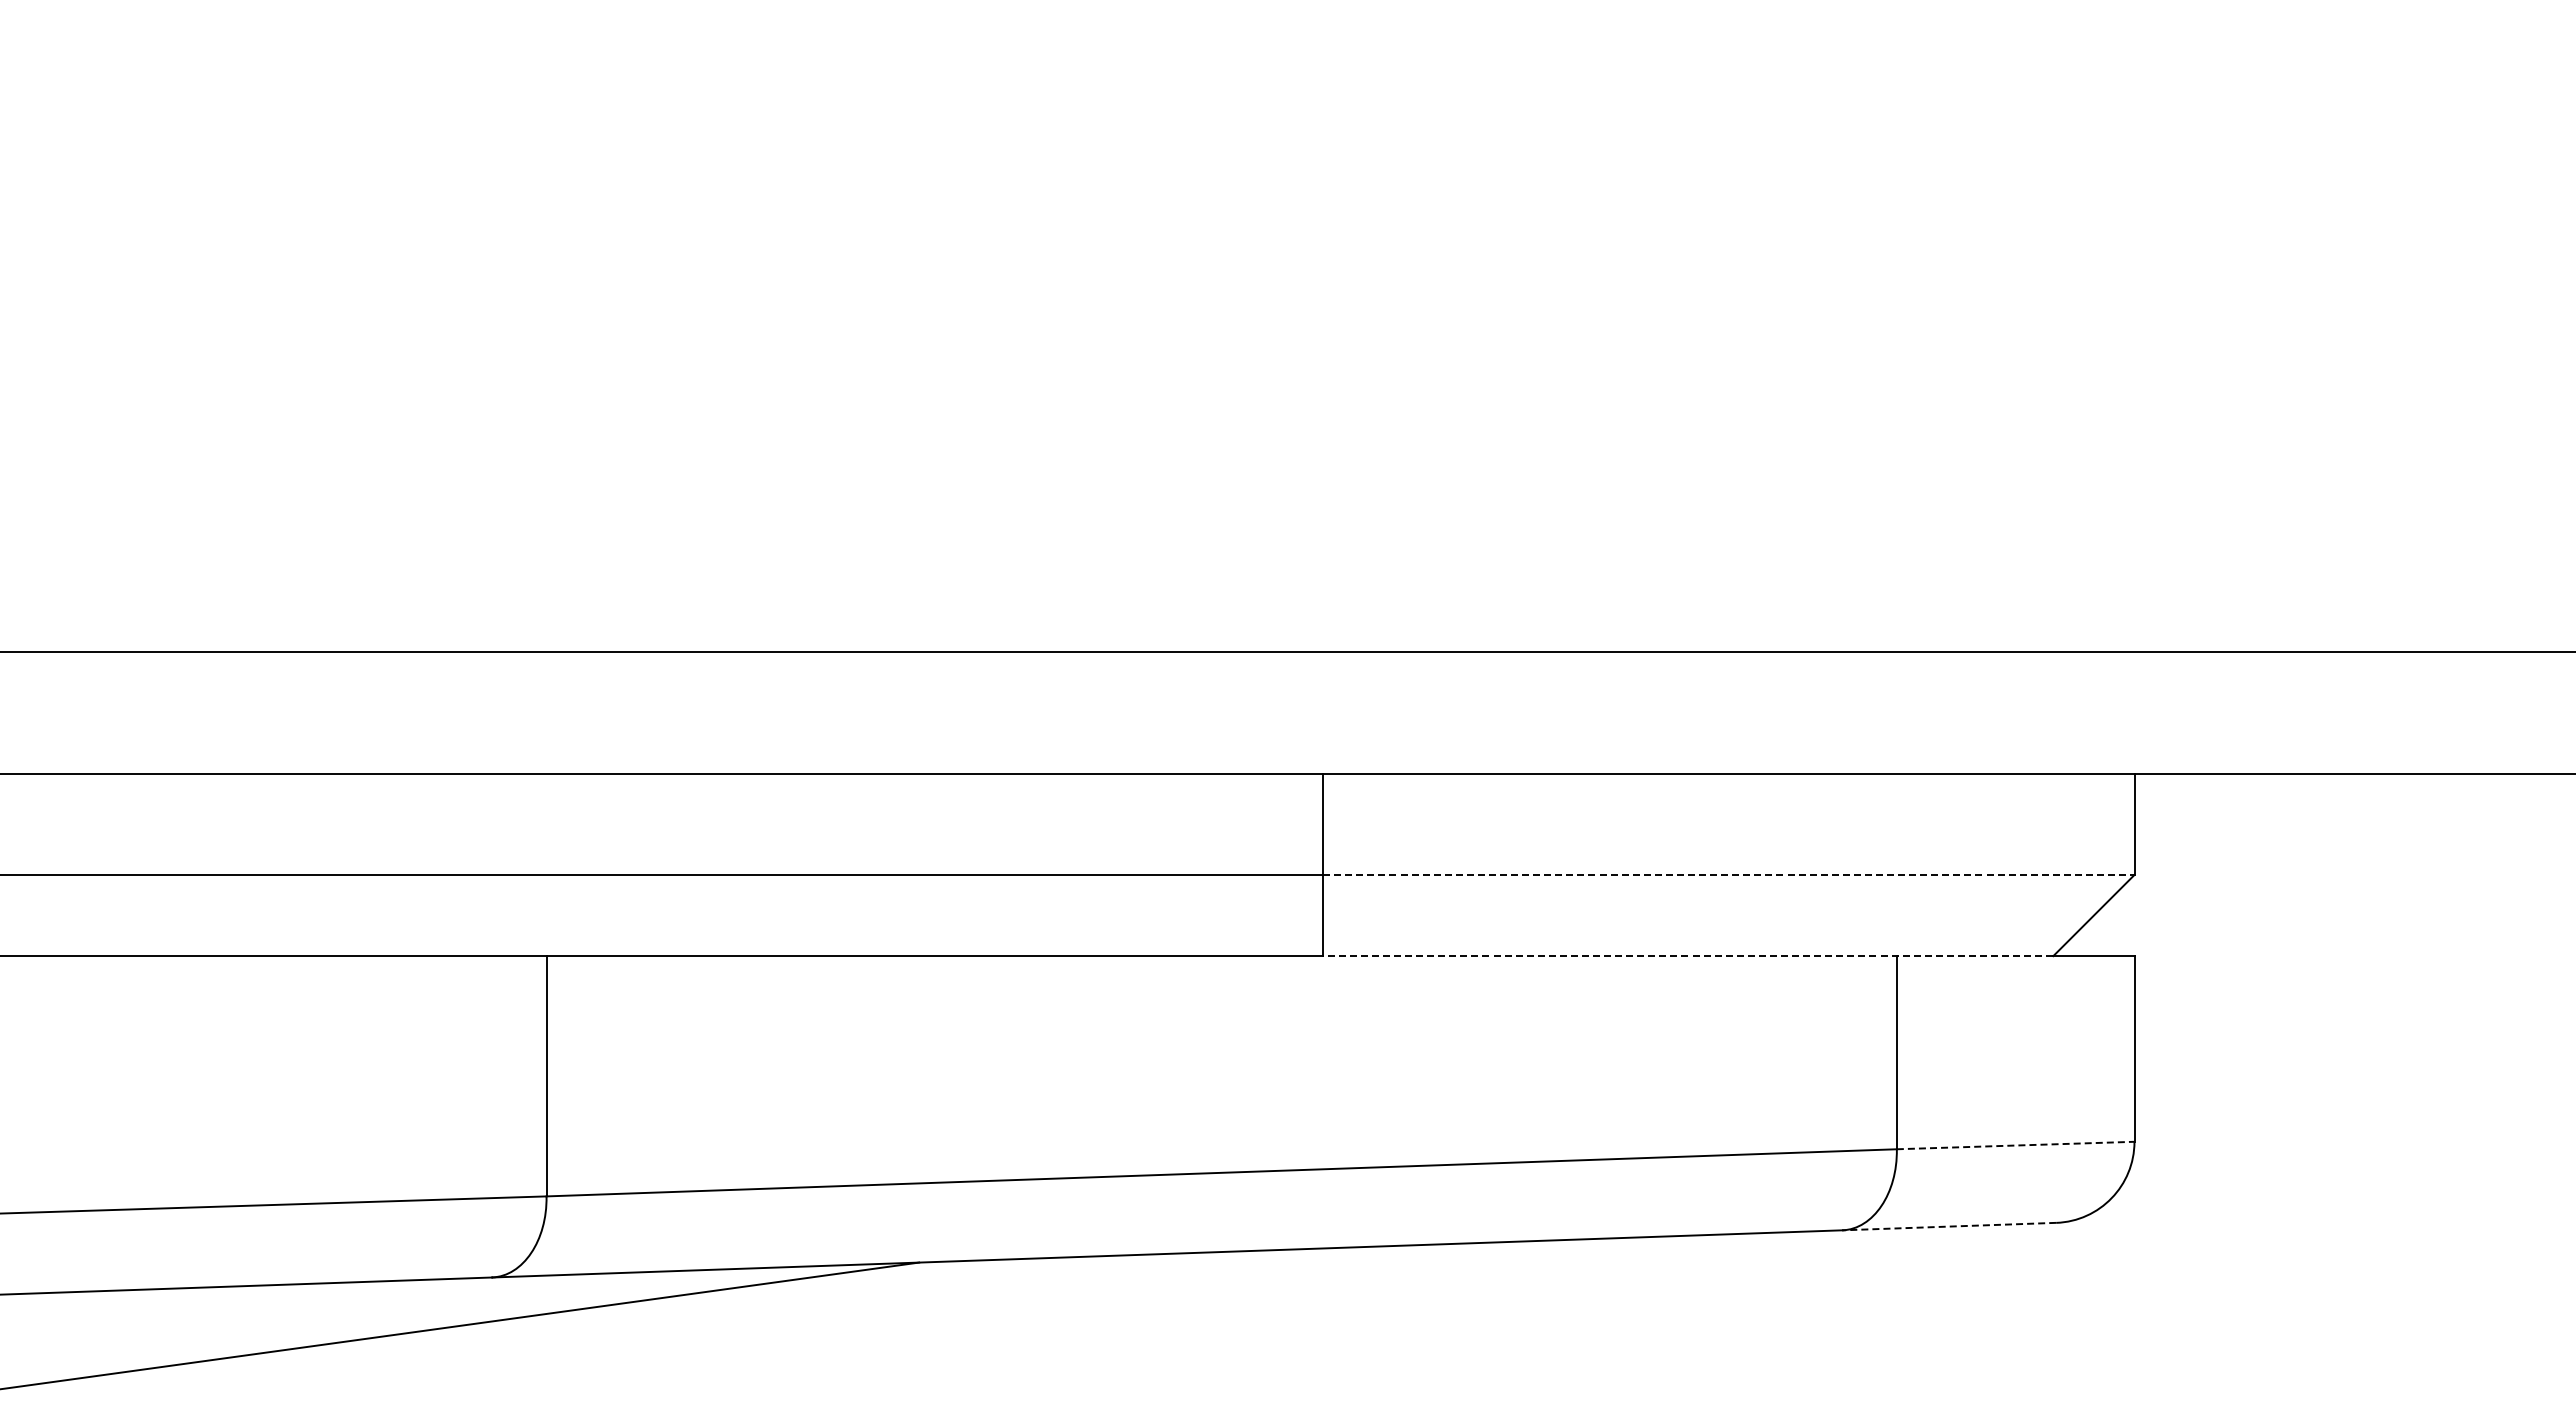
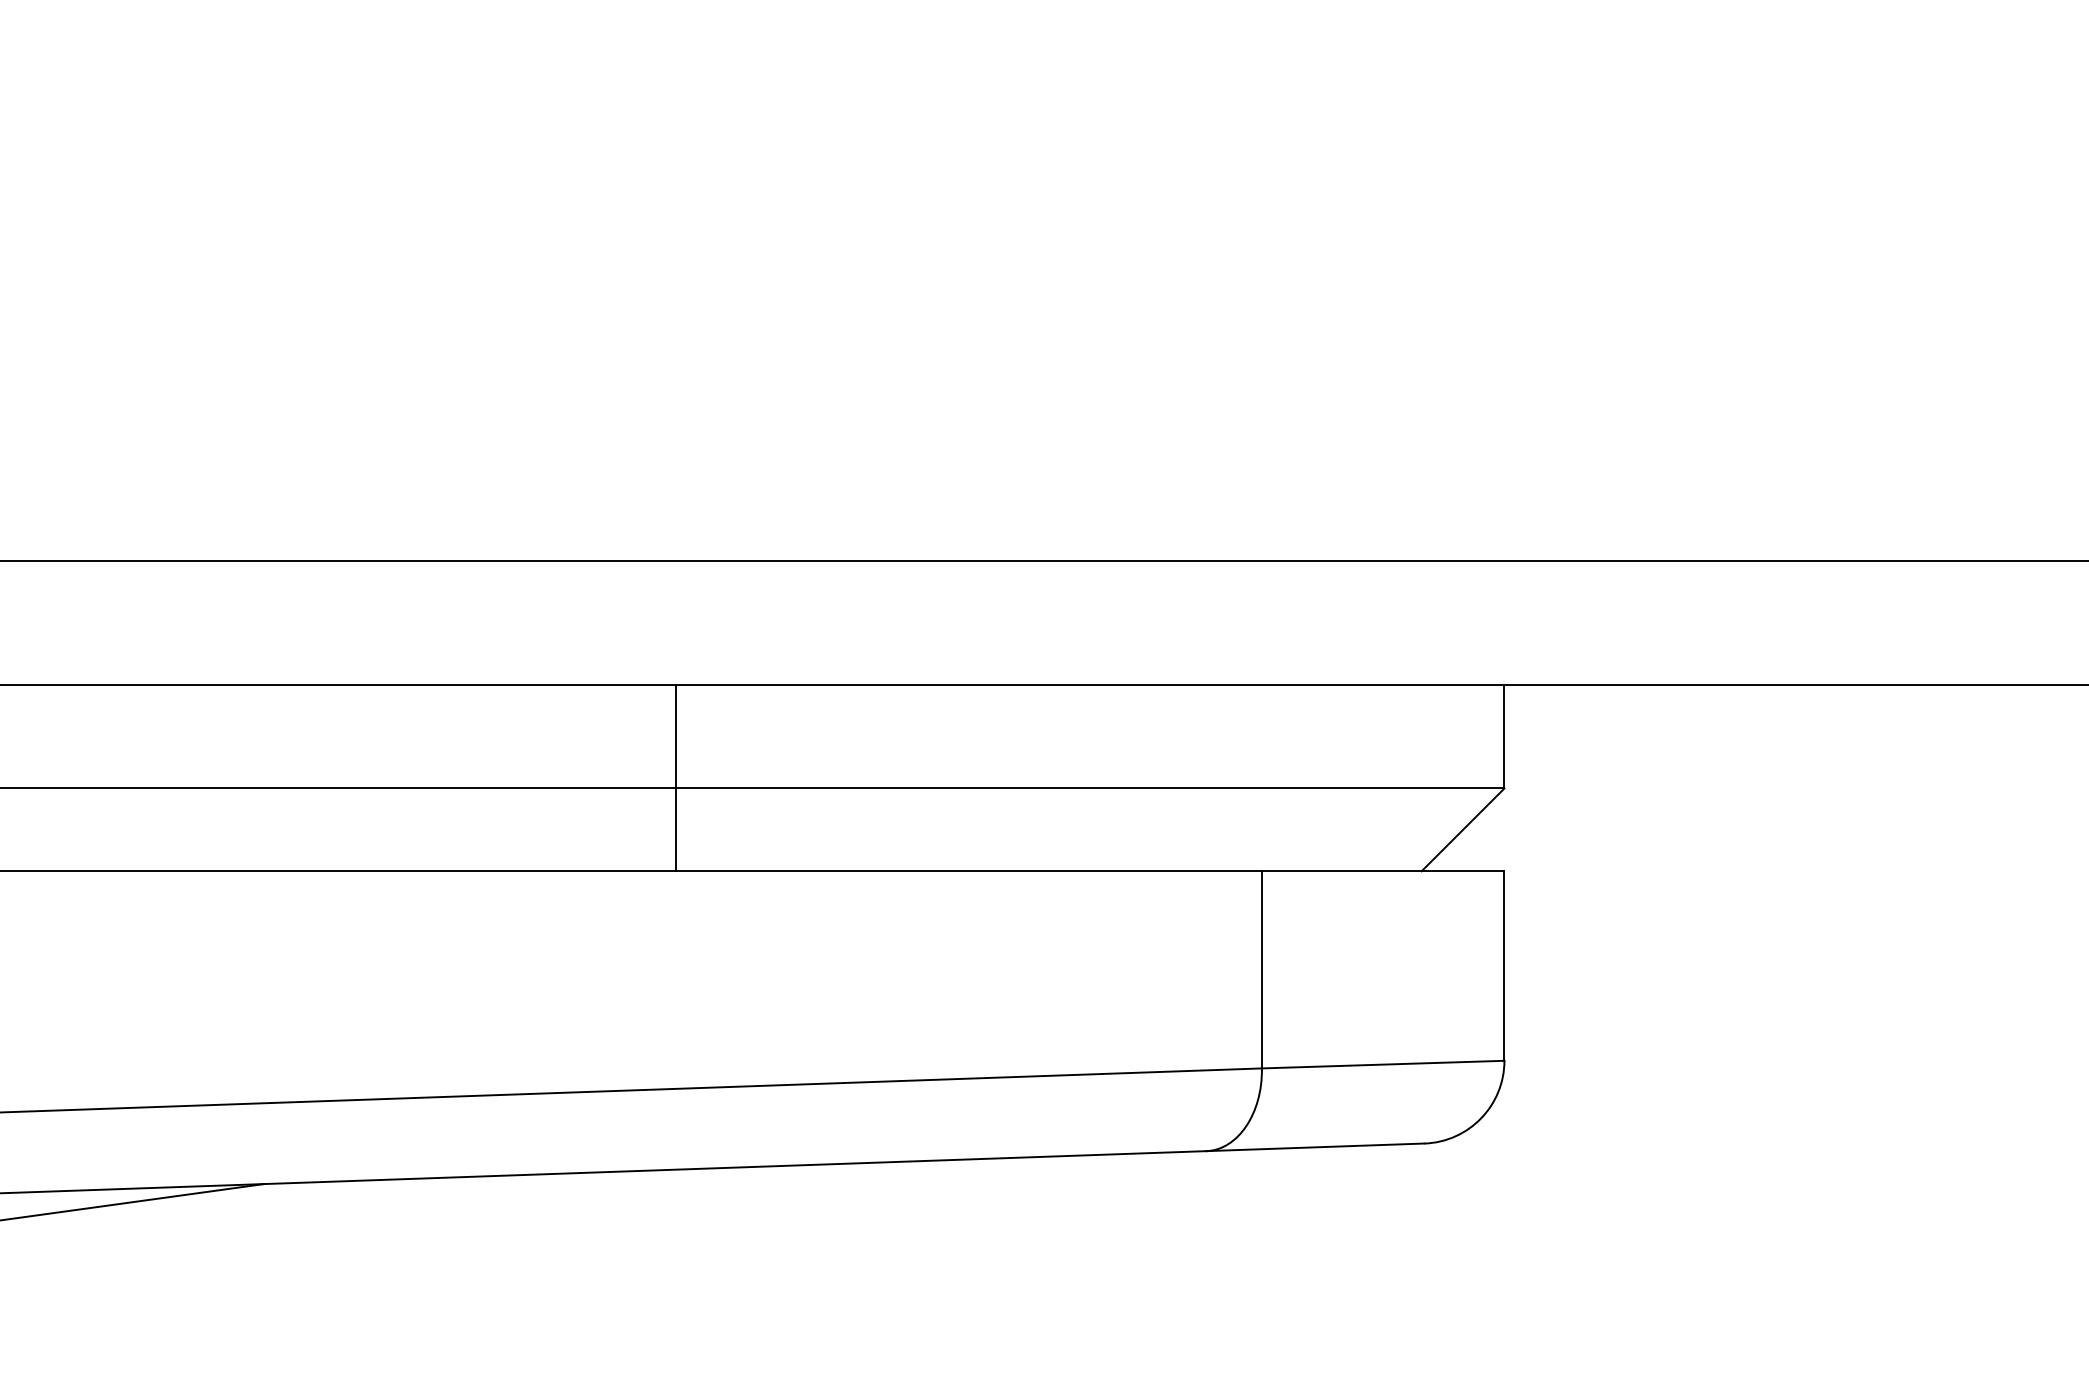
line: (1728, 874) -> (1090, 787), dashed -> solid
line: (1687, 956) -> (1048, 871), dashed -> solid
line: (2015, 1145) -> (1383, 1064), dashed -> solid
line: (1948, 1226) -> (1314, 1147), dashed -> solid

